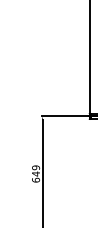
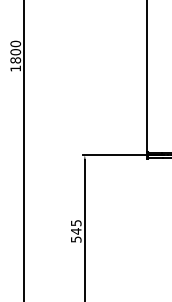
text: (35, 174) -> (75, 231), 649 -> 545

